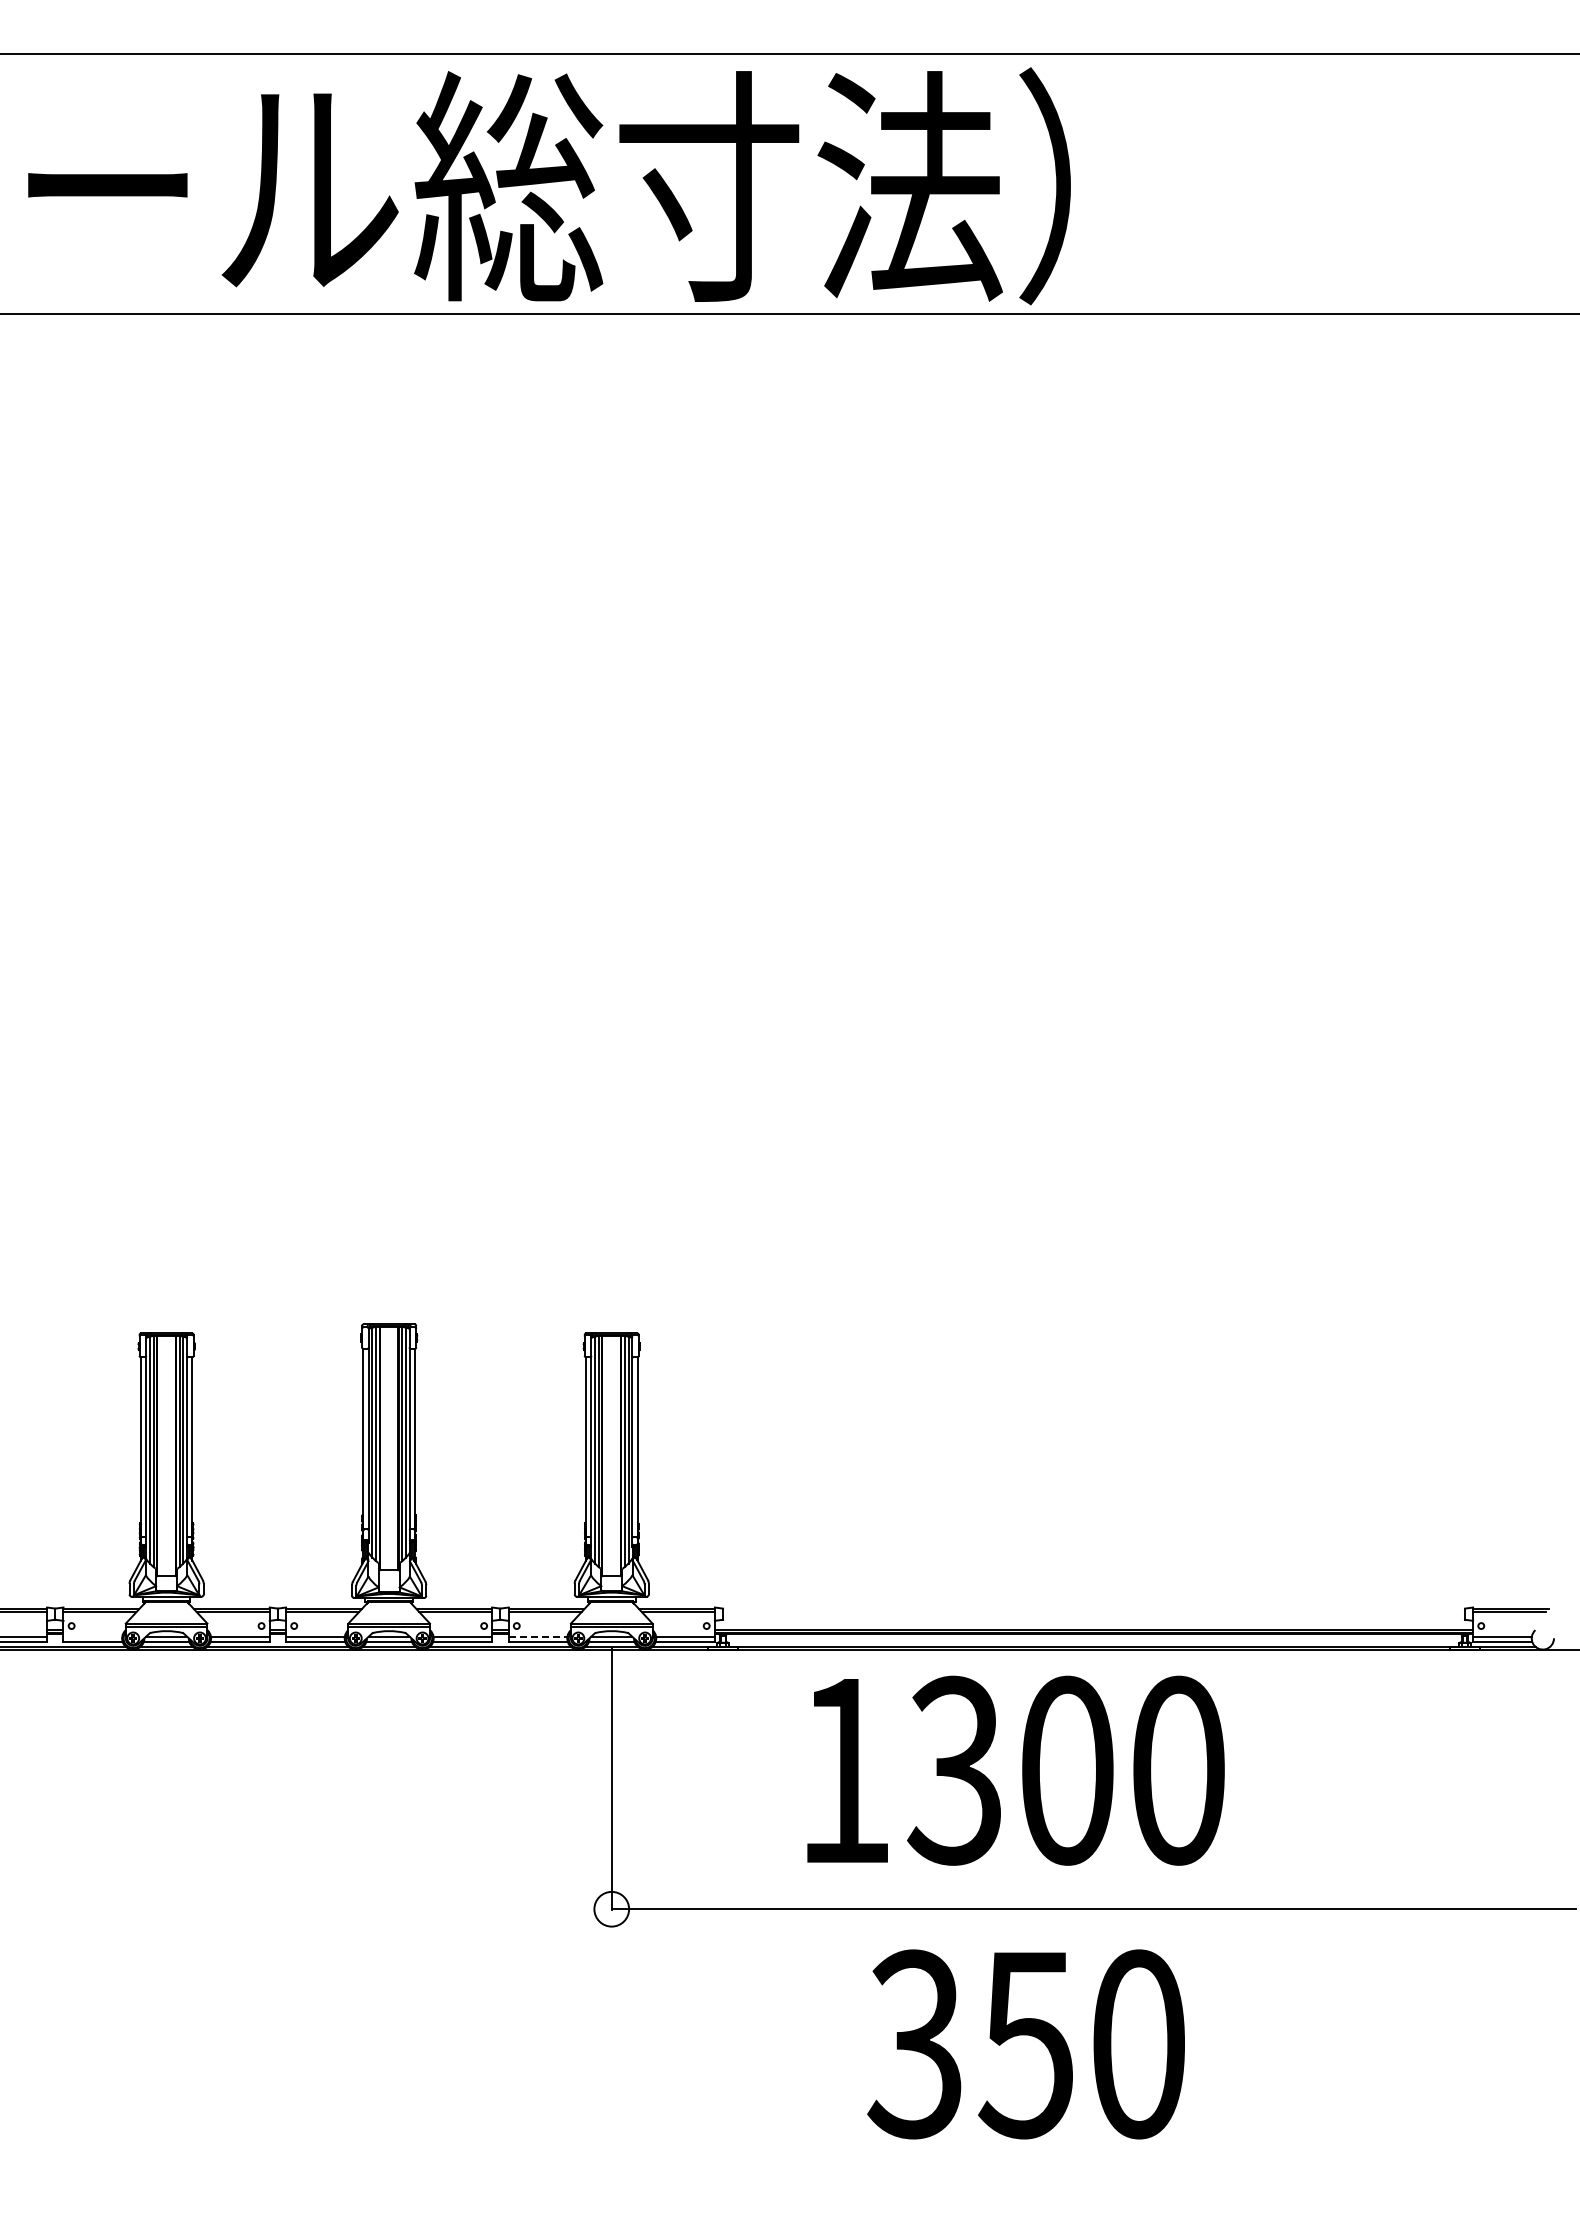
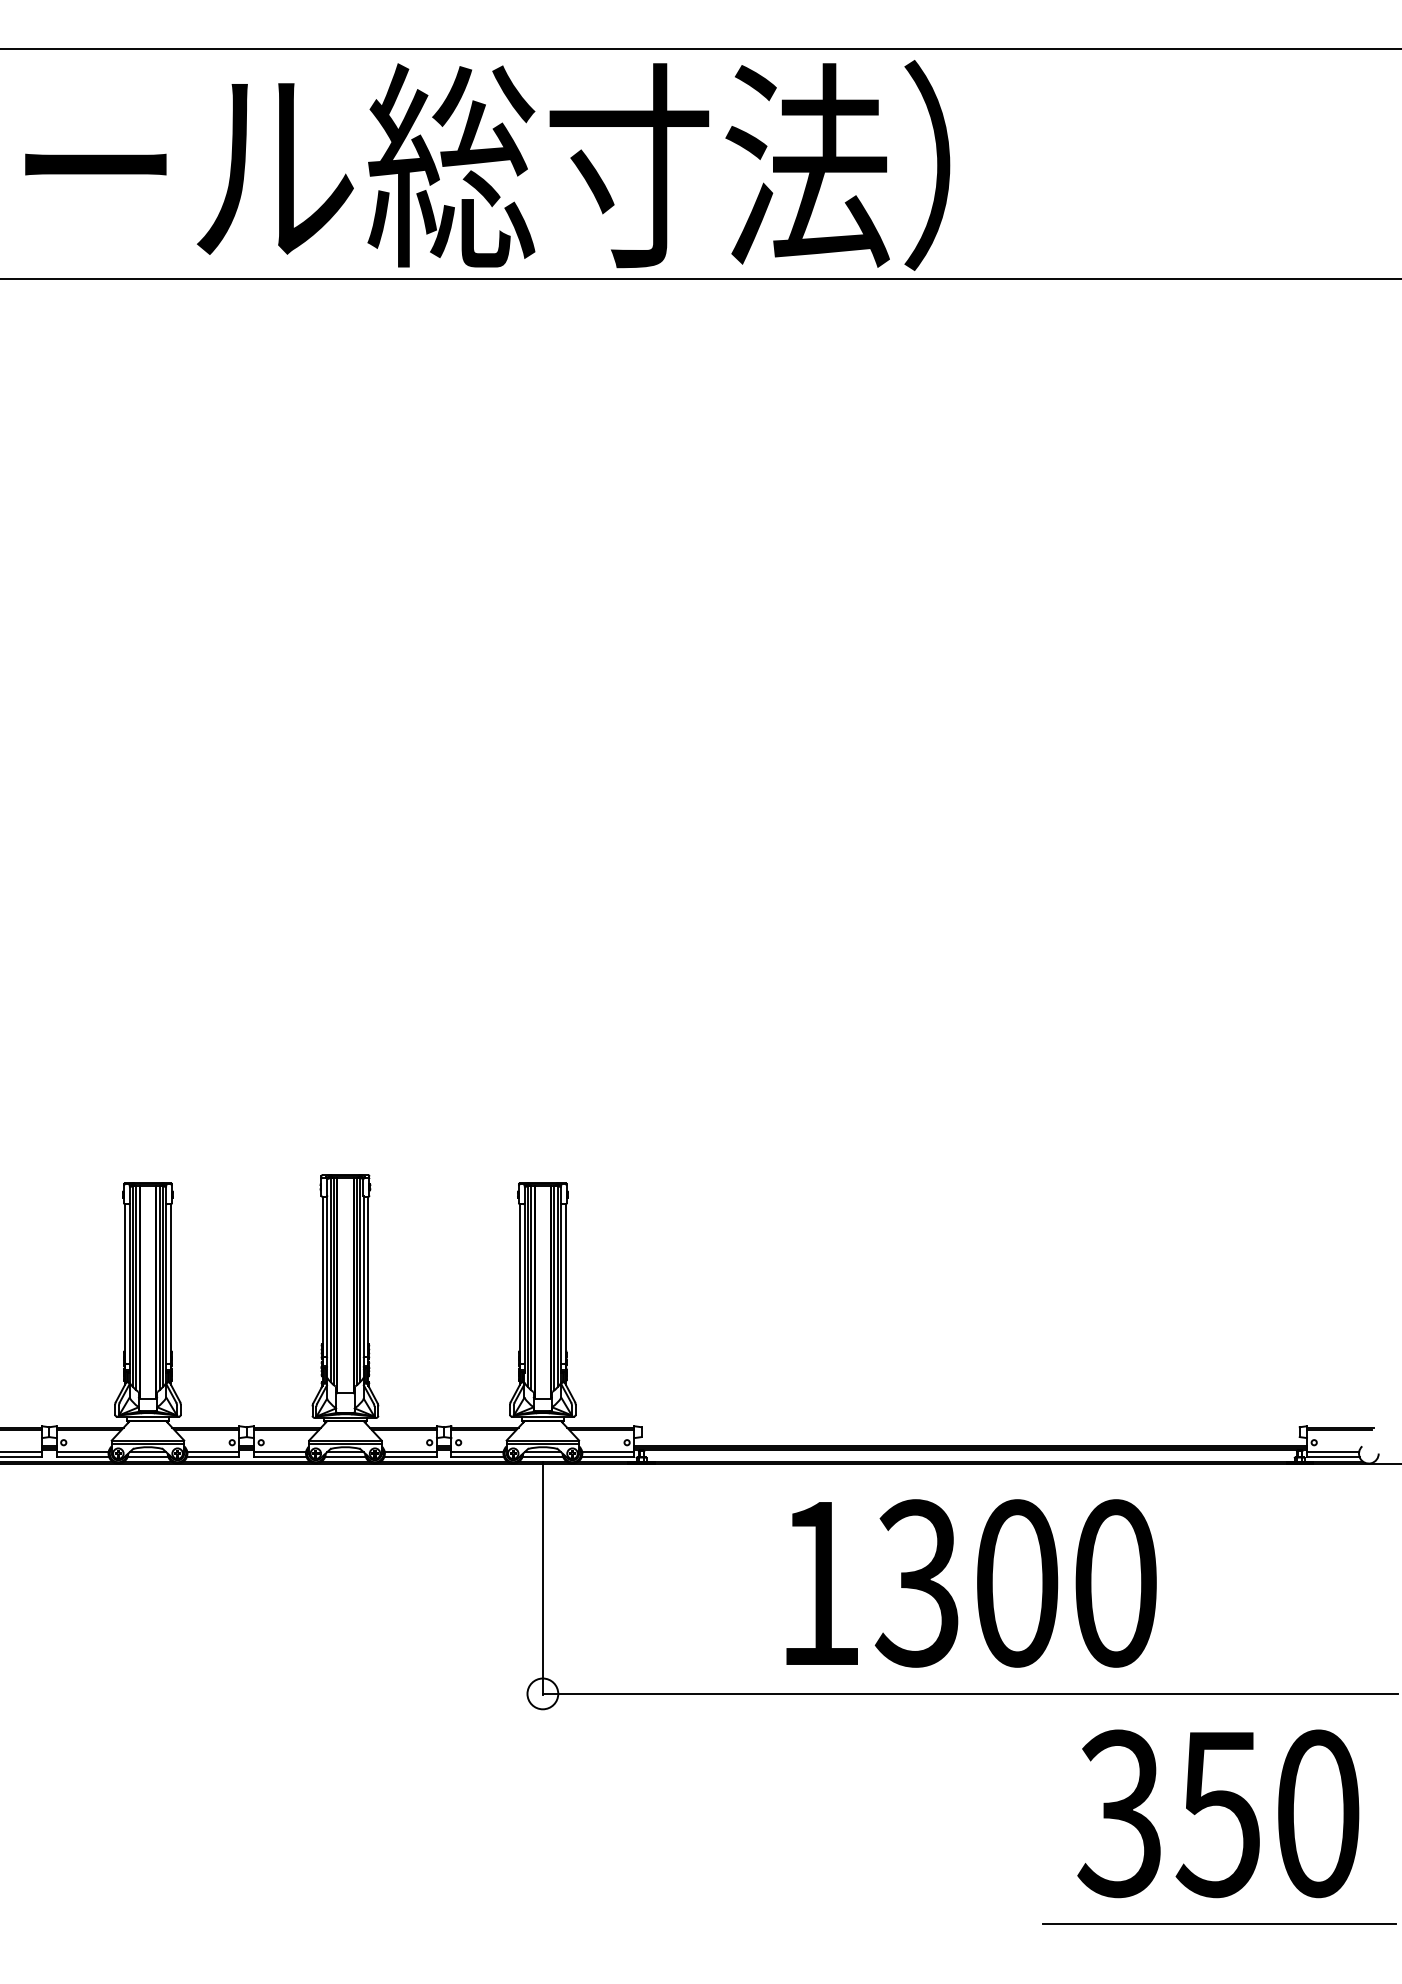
line: (92, 1636) -> (82, 1451), added
line: (538, 1636) -> (477, 1451), dashed -> solid
text: (1015, 1770) -> (971, 1583), moved
text: (1025, 2044) -> (1217, 1813), moved
line: (1374, 2168) -> (1219, 1923), added

